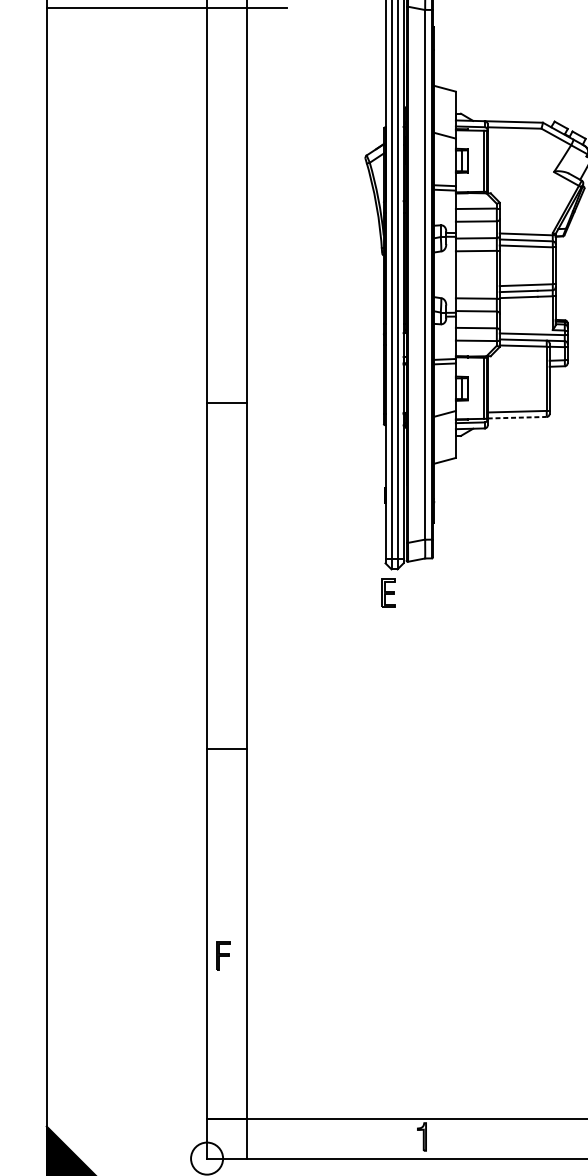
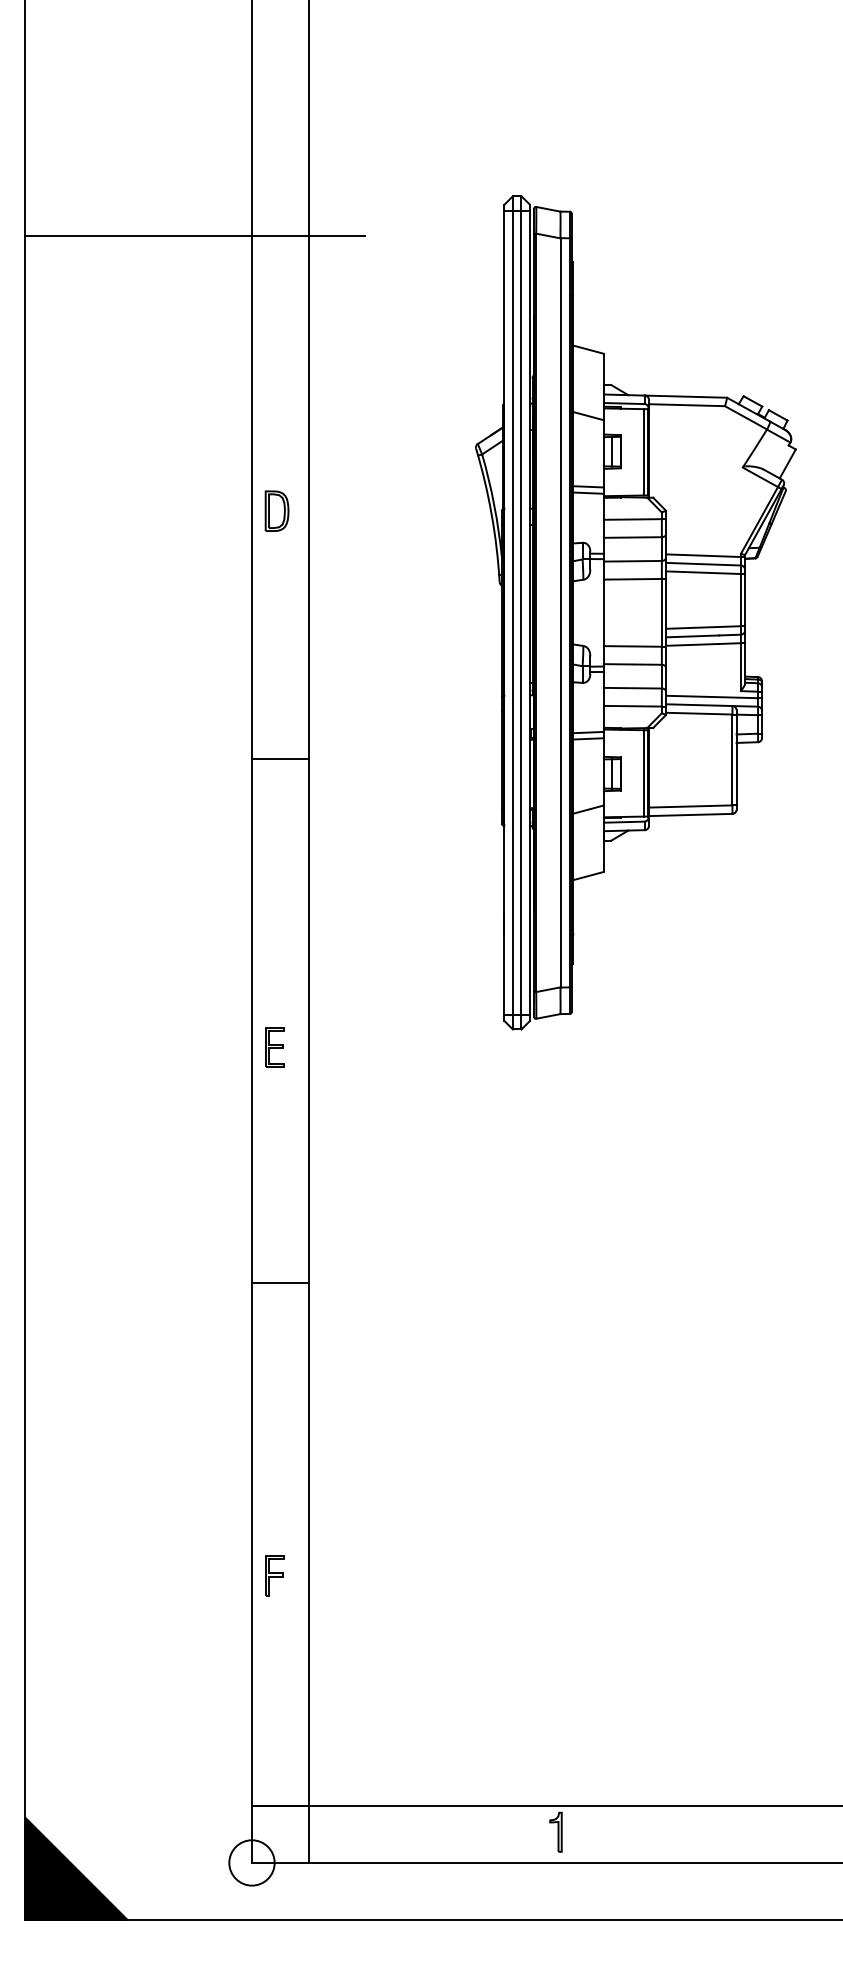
part: (224, 202) -> (276, 510), added
line: (227, 402) -> (280, 759), moved
line: (517, 417) -> (690, 814), dashed -> solid
part: (388, 593) -> (274, 1047), moved

